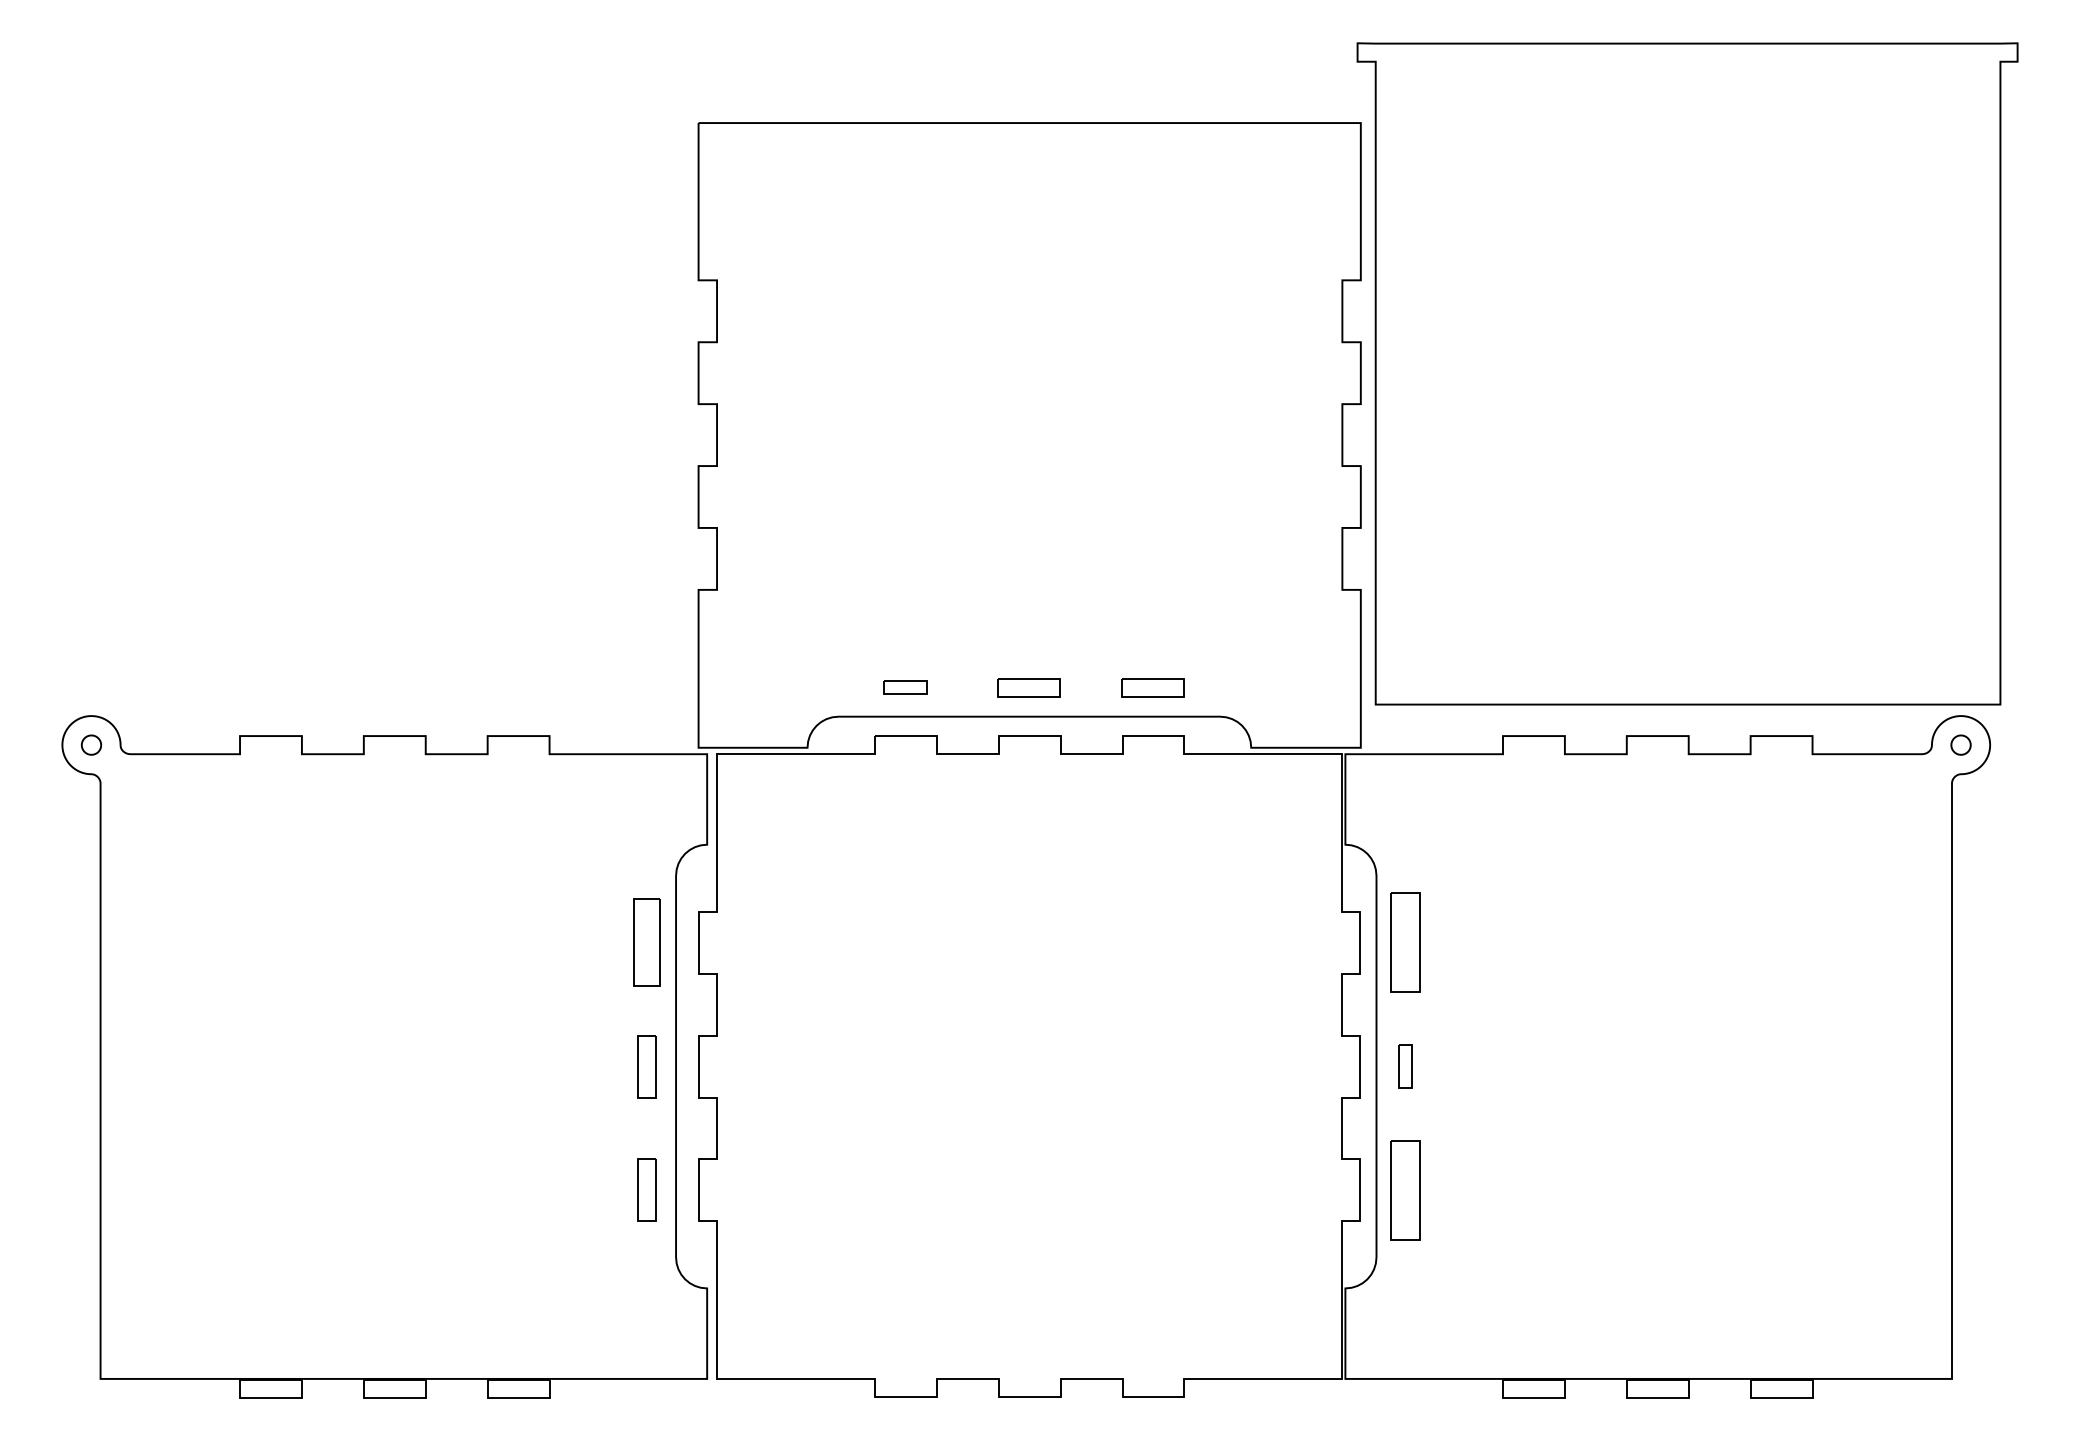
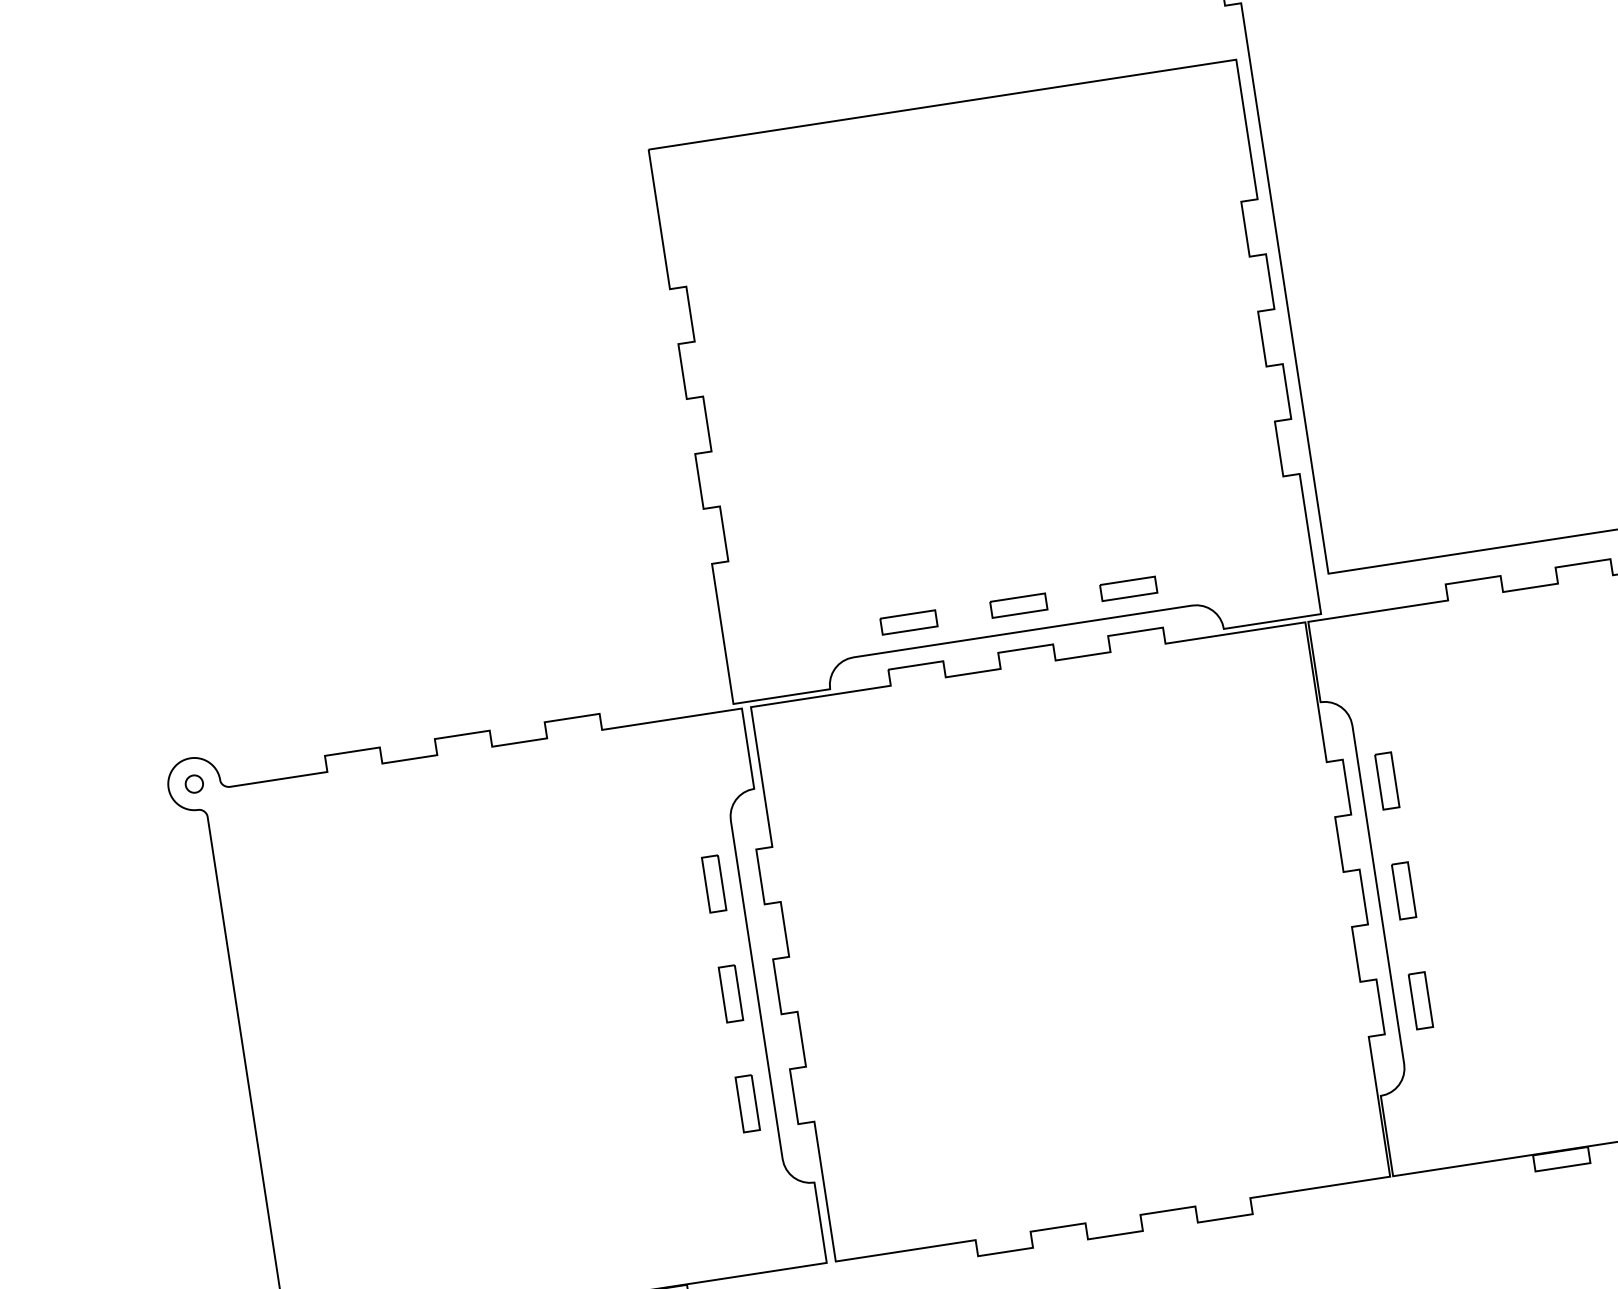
part: (905, 687) -> (908, 622), size x1.43
part: (646, 942) -> (713, 883), size x0.71
part: (1405, 942) -> (1387, 780), size x0.62
part: (1405, 1066) -> (1404, 890), size x1.43
part: (1405, 1189) -> (1420, 999), size x0.62

